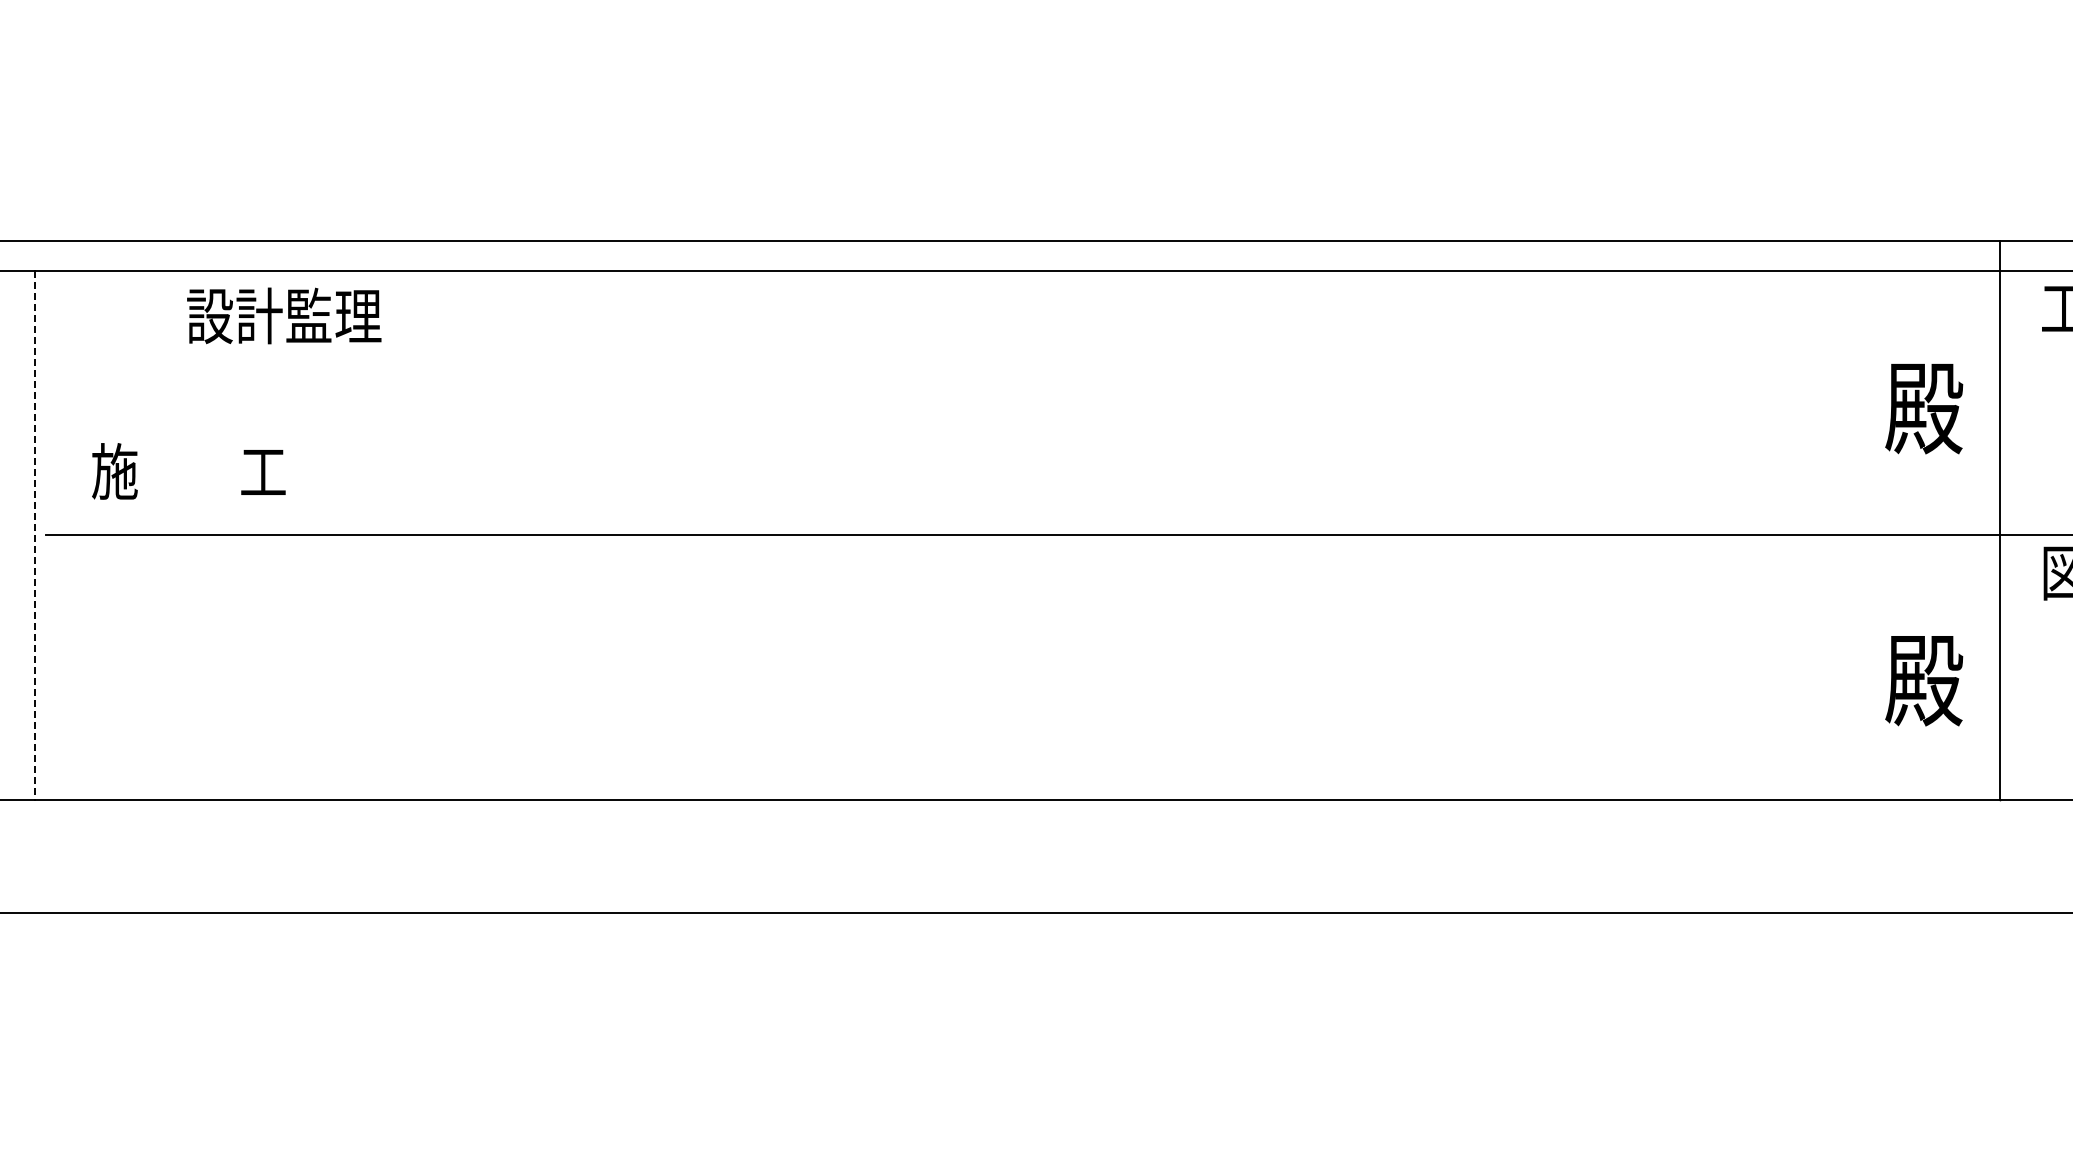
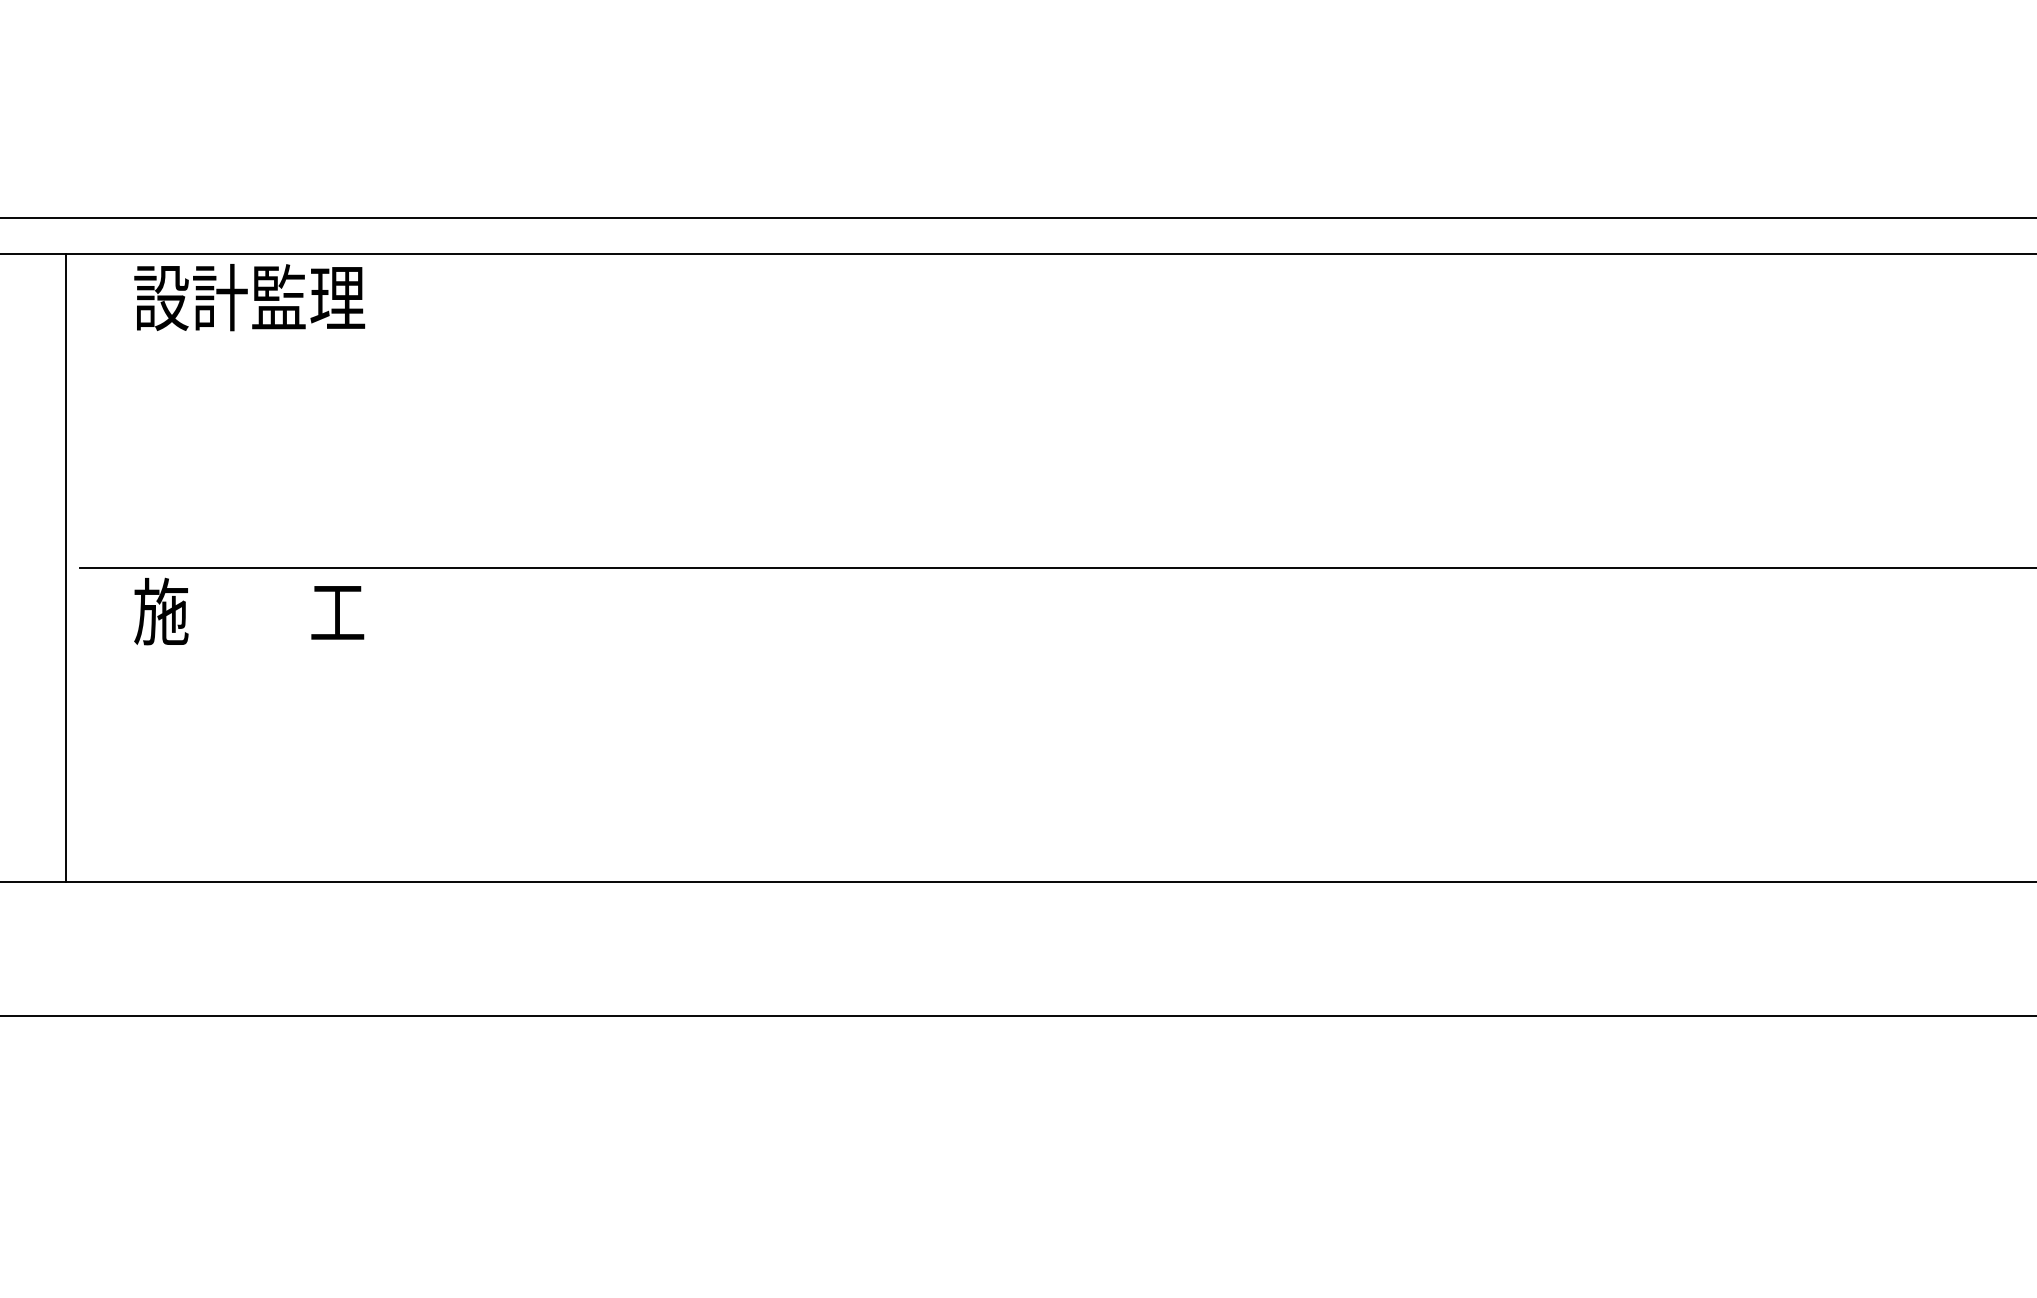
text: (284, 315) -> (249, 297), moved
text: (188, 471) -> (248, 611), moved
line: (34, 535) -> (65, 567), dashed -> solid

